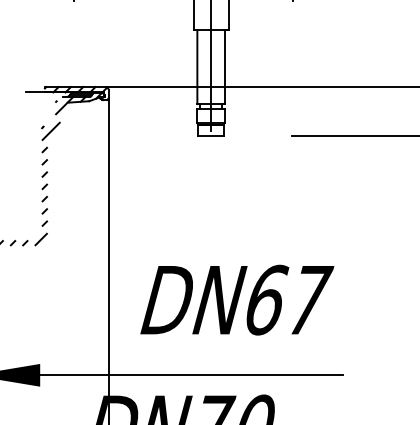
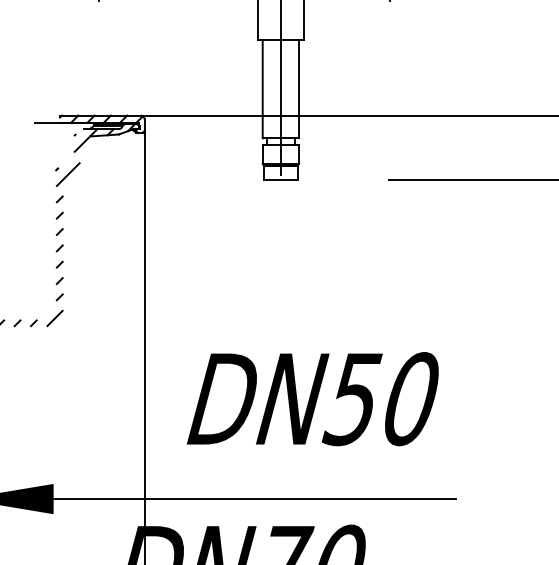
text: (287, 299) -> (382, 398), DN67 -> DN50

